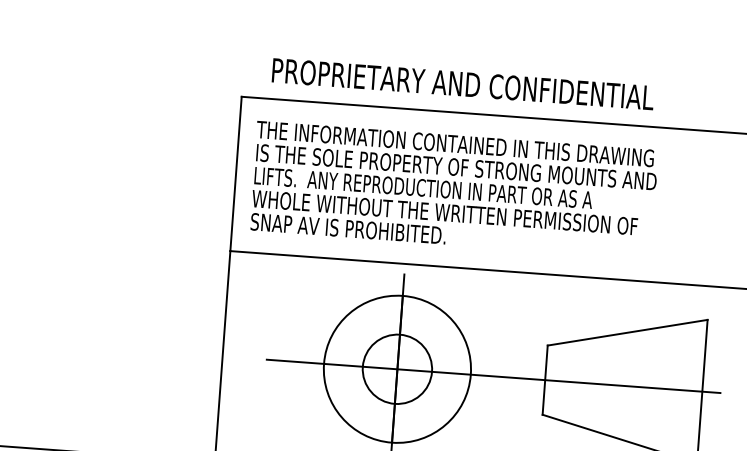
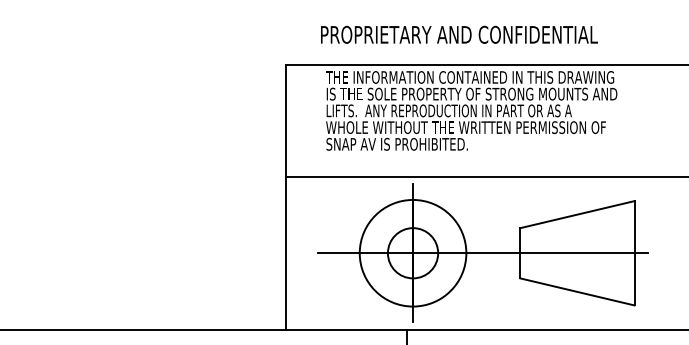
text: (463, 83) -> (459, 34), moved
text: (454, 189) -> (471, 110), moved

